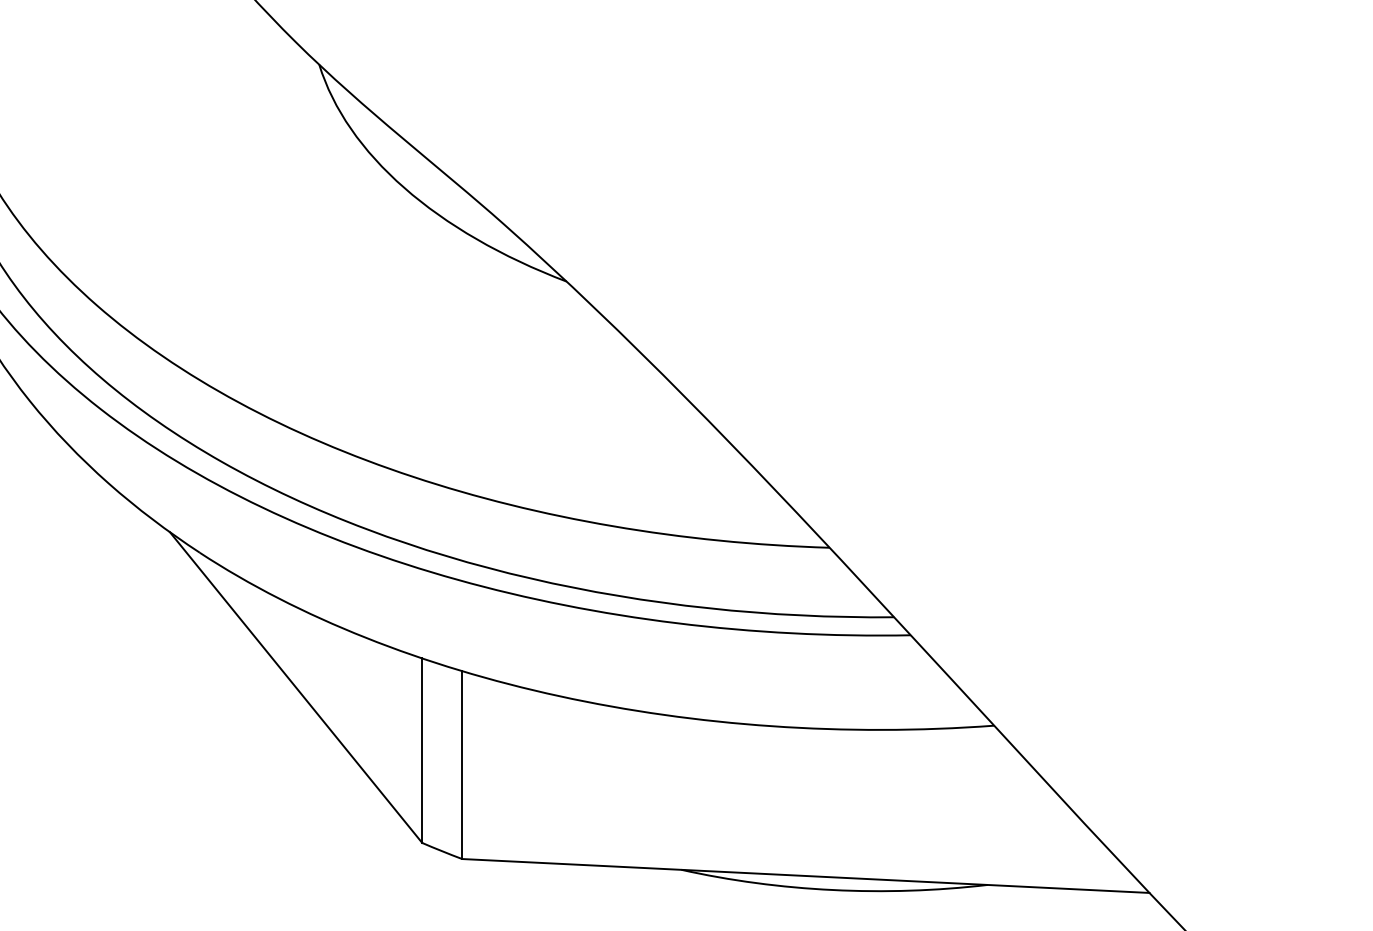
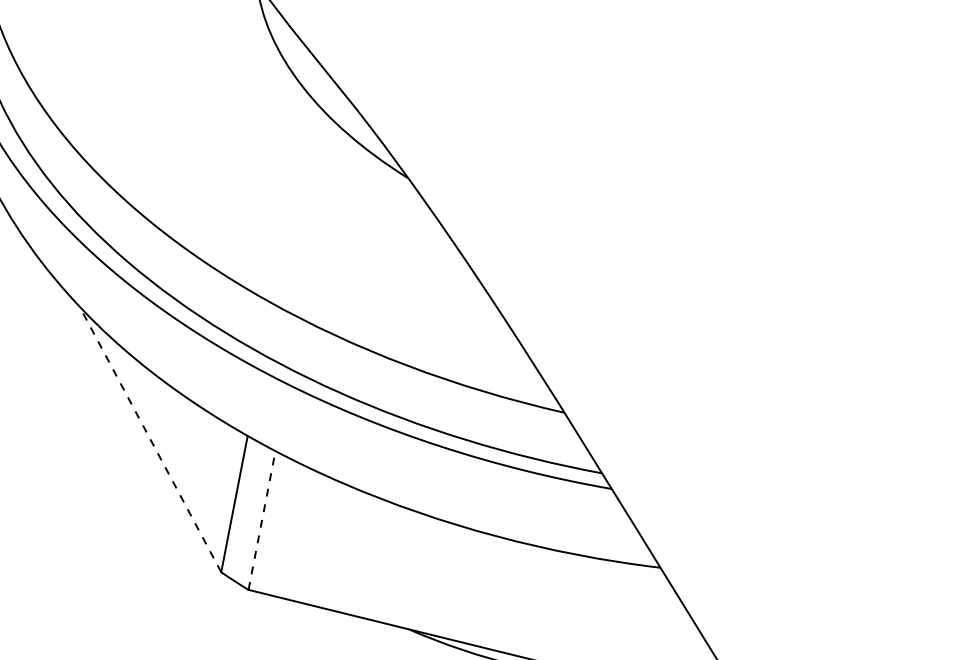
line: (295, 687) -> (149, 439), solid -> dashed
line: (462, 765) -> (262, 520), solid -> dashed

